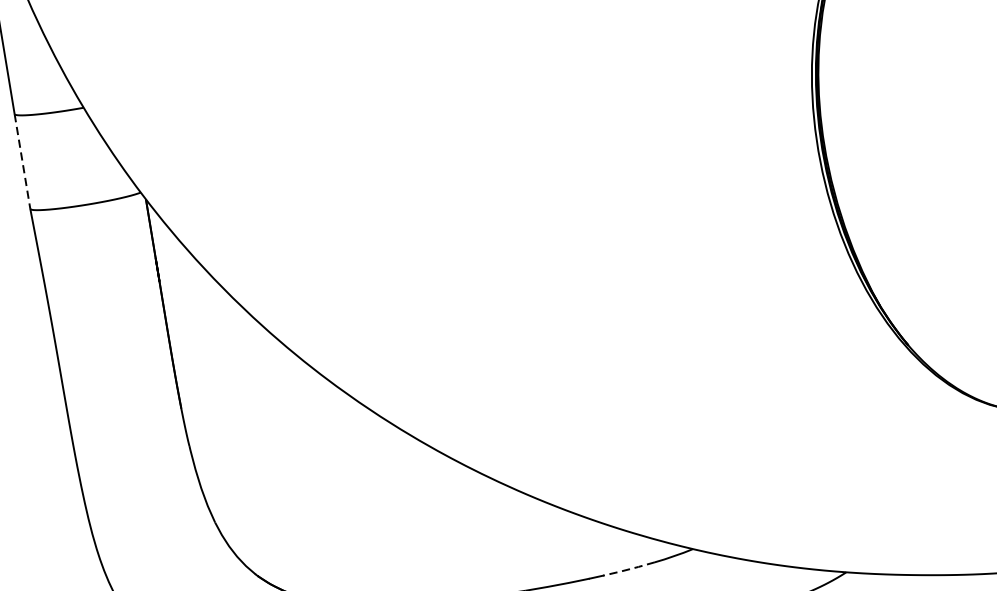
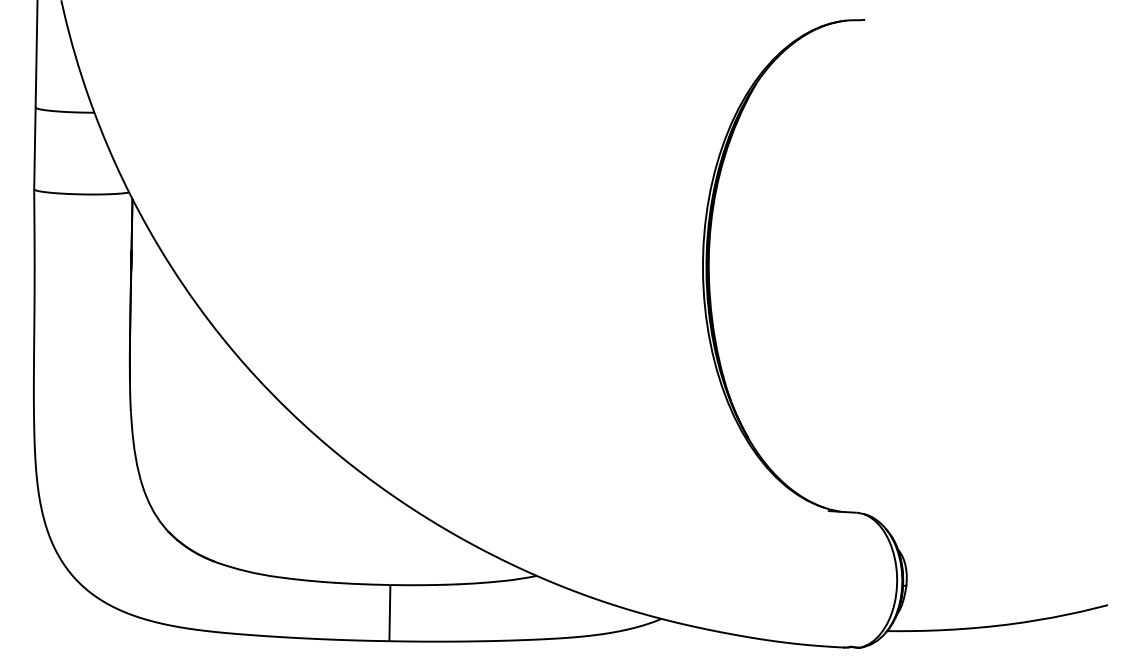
line: (22, 161) -> (34, 148), dashed -> solid
line: (628, 570) -> (479, 583), dashed -> solid

